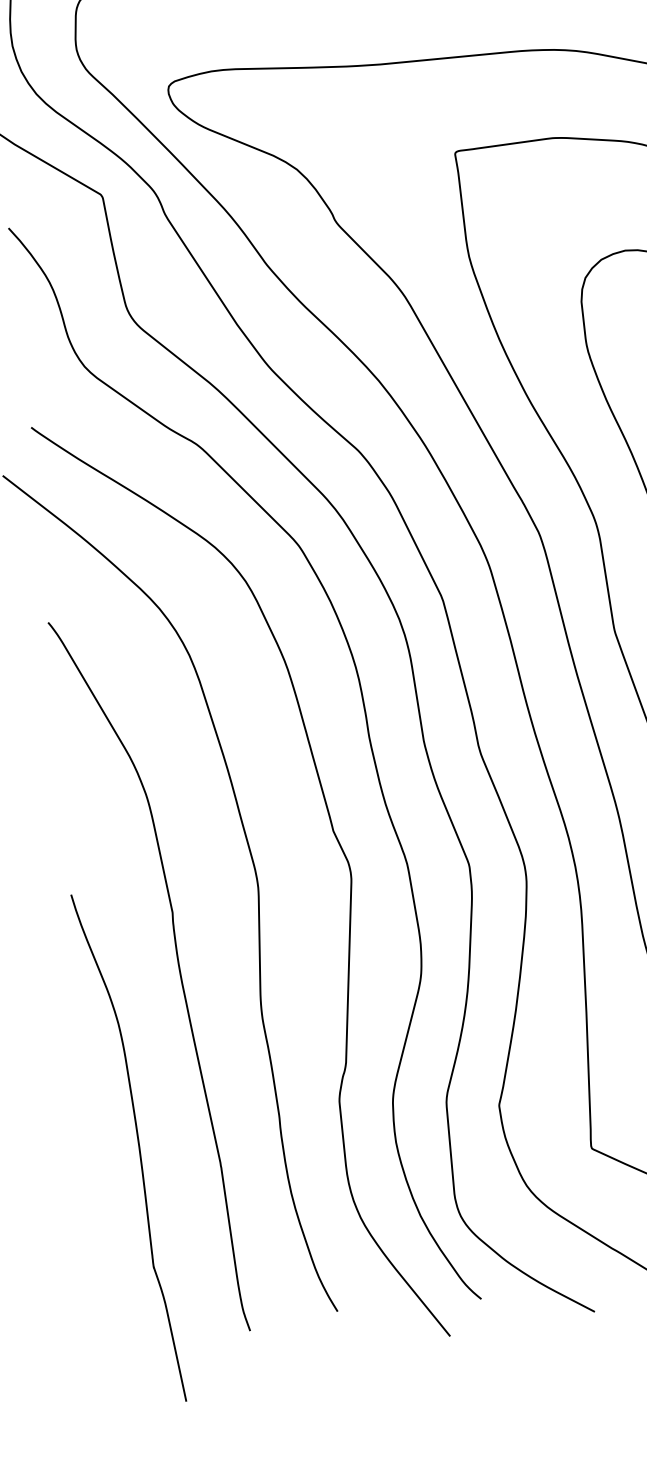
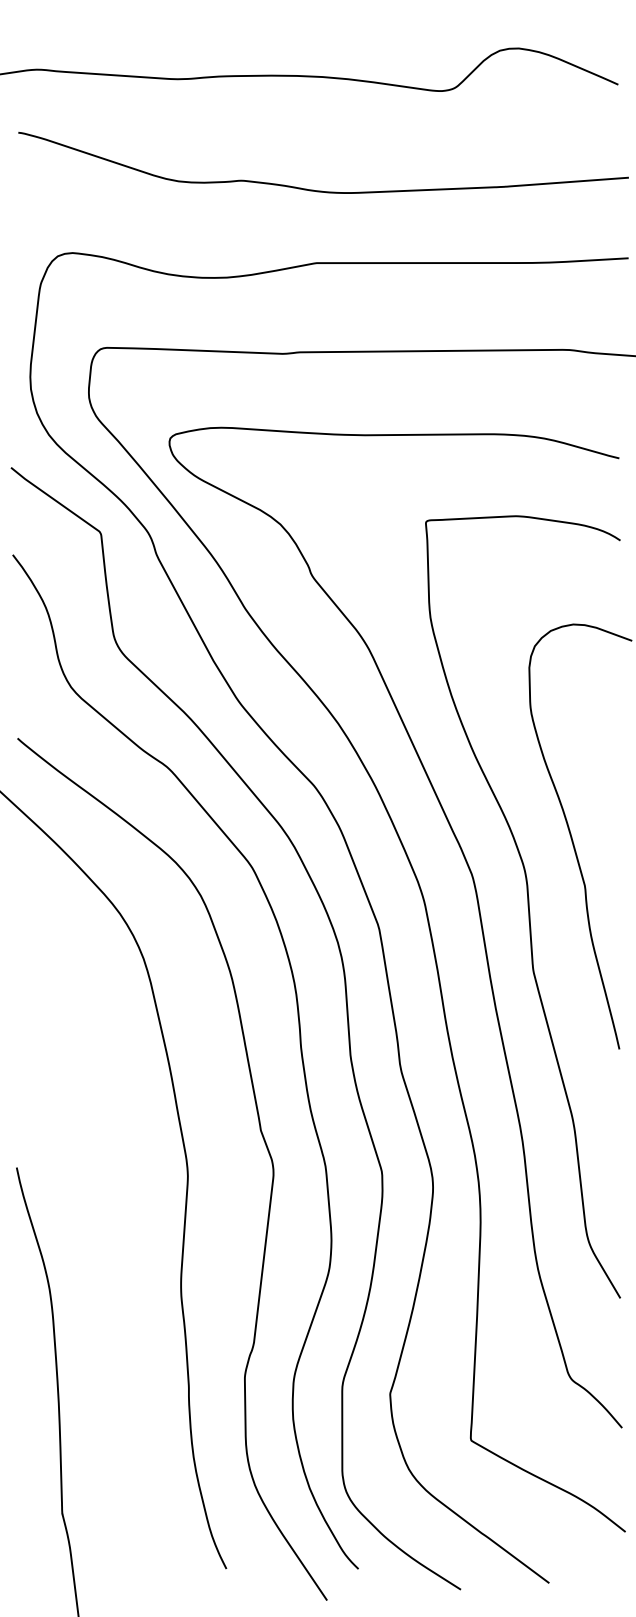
curve: (178, 970) -> (108, 1245), removed

